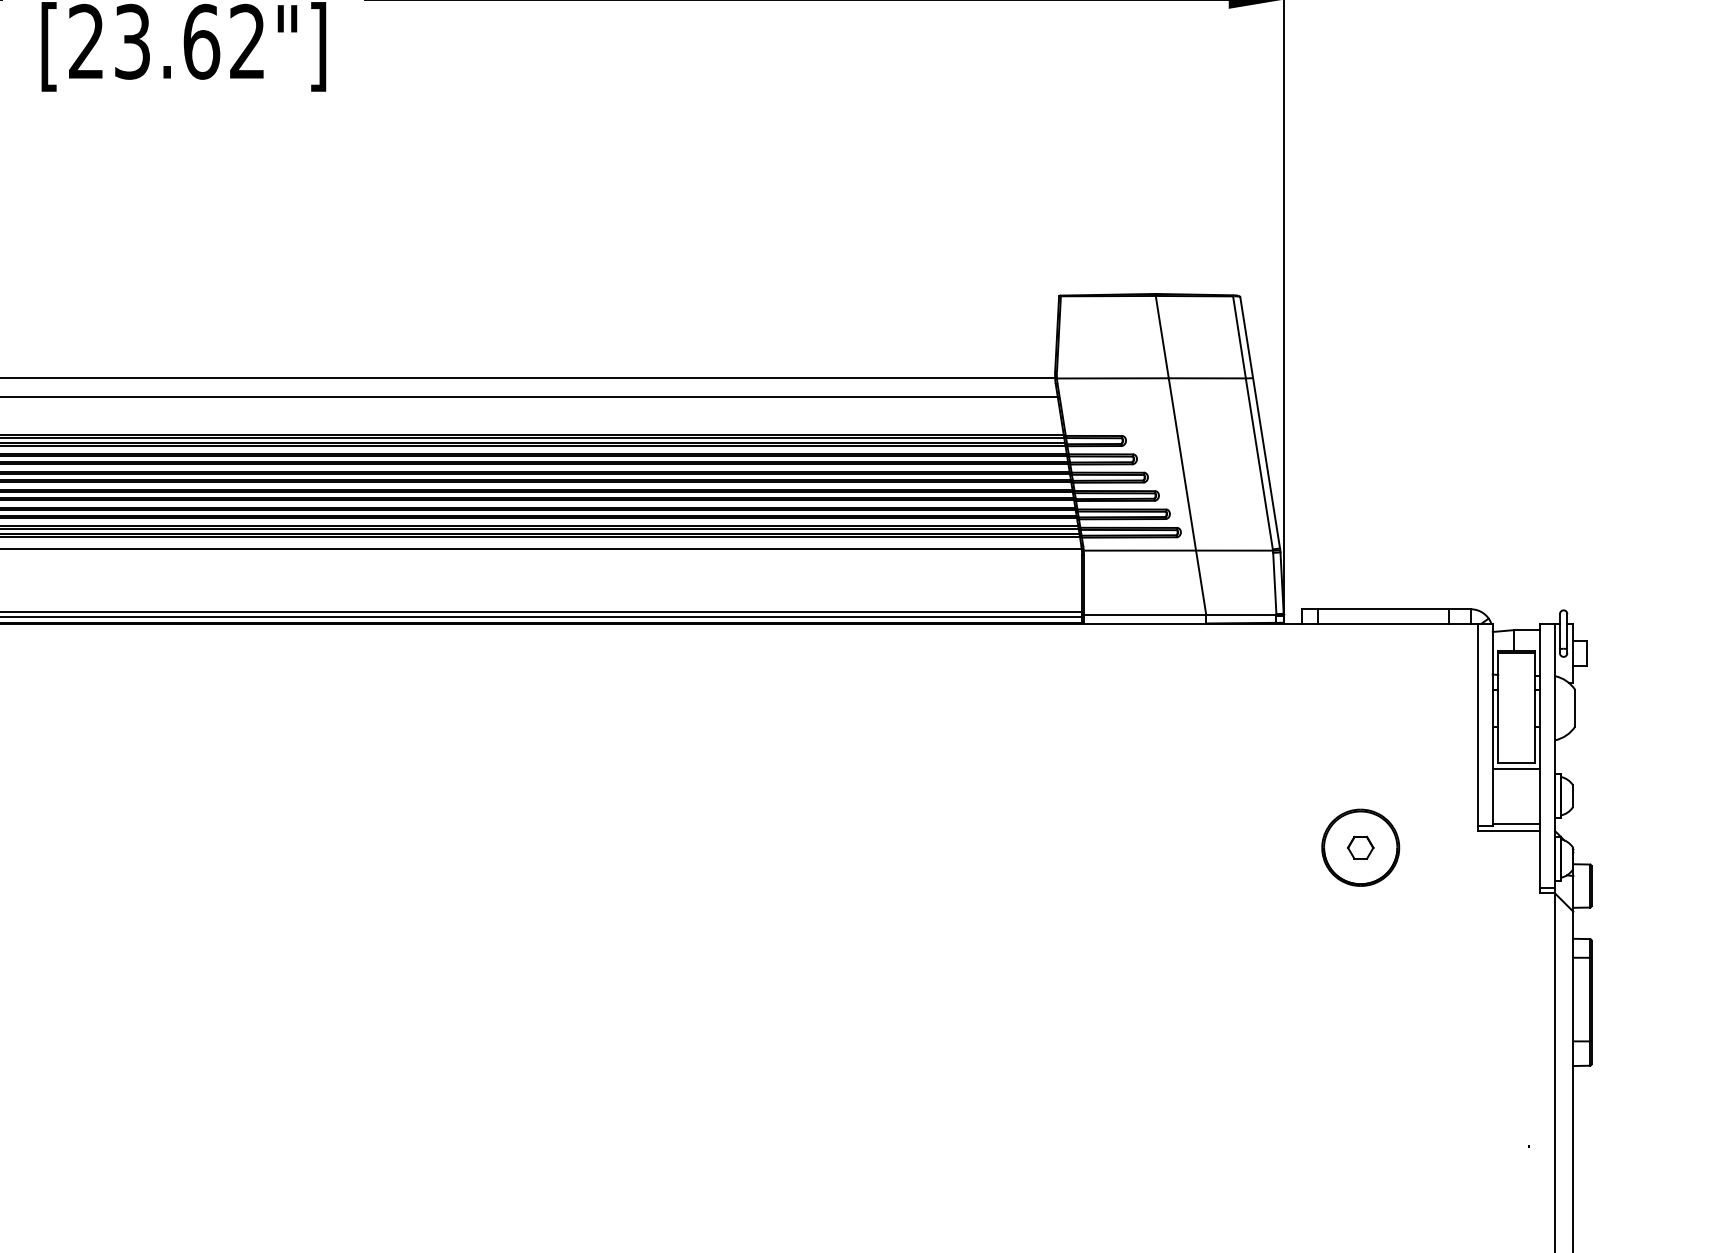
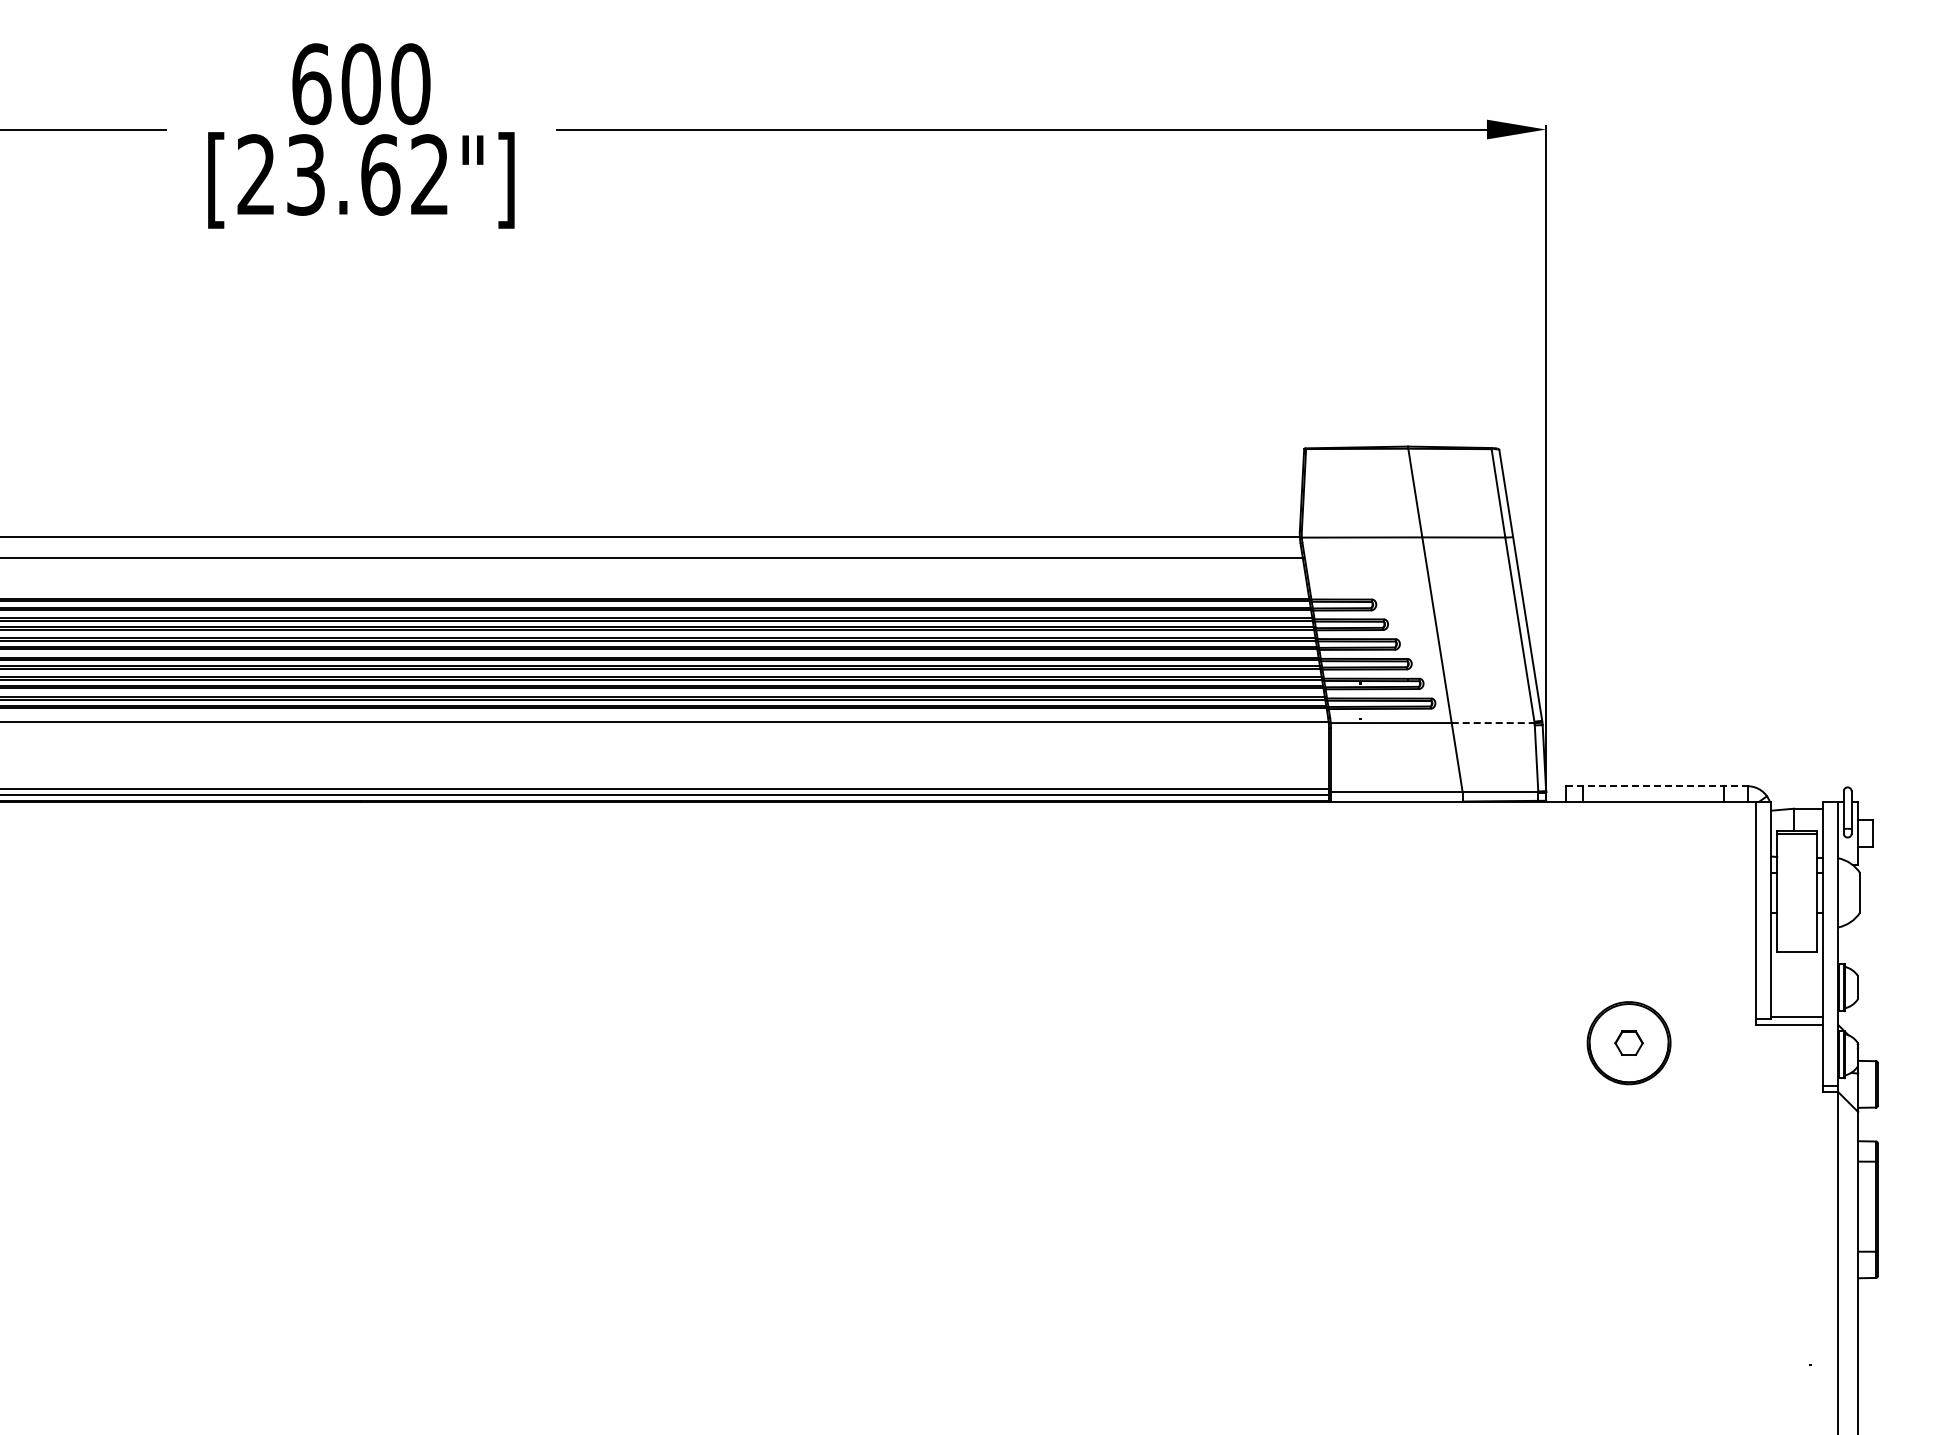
line: (1234, 551) -> (1493, 723), solid -> dashed
line: (1386, 609) -> (1656, 786), solid -> dashed
line: (1516, 769) -> (1796, 958), removed

